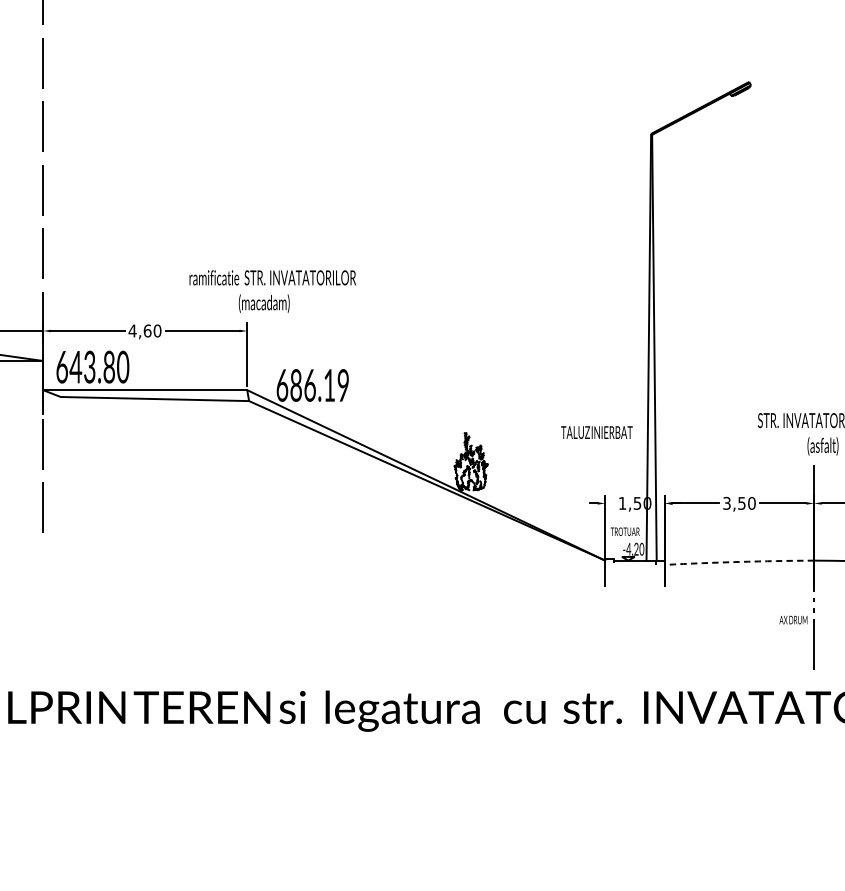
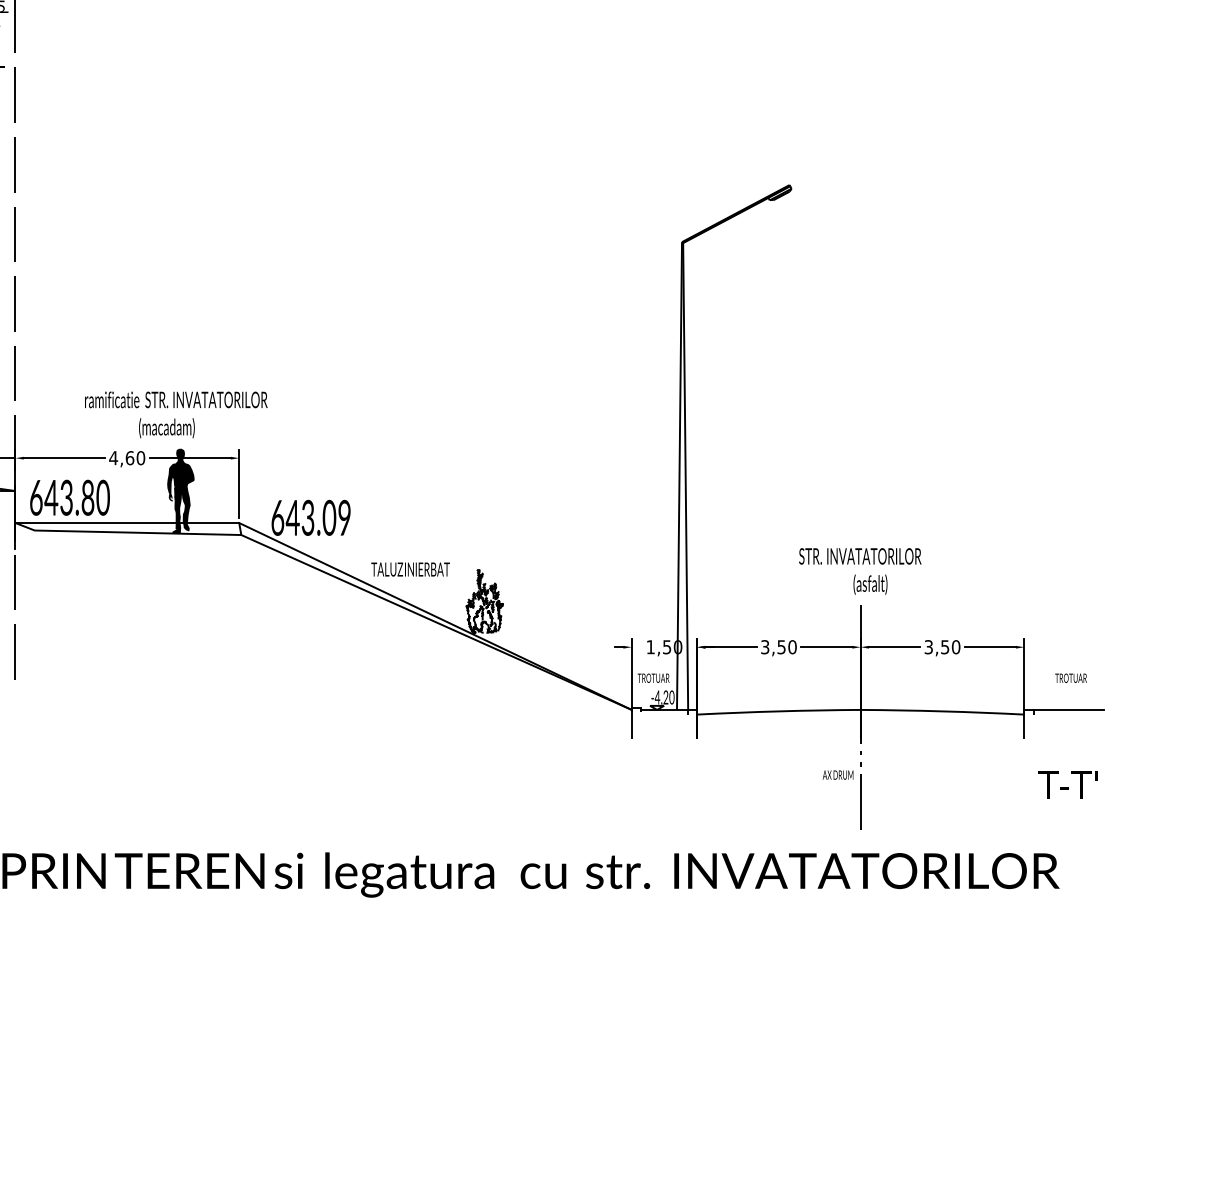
text: (273, 291) -> (176, 414), moved
fill: (193, 360) -> (180, 490), added
text: (312, 385) -> (310, 517), 686.19 -> 643.09
text: (596, 432) -> (410, 569), moved
arc: (739, 562) -> (778, 711), dashed -> solid

